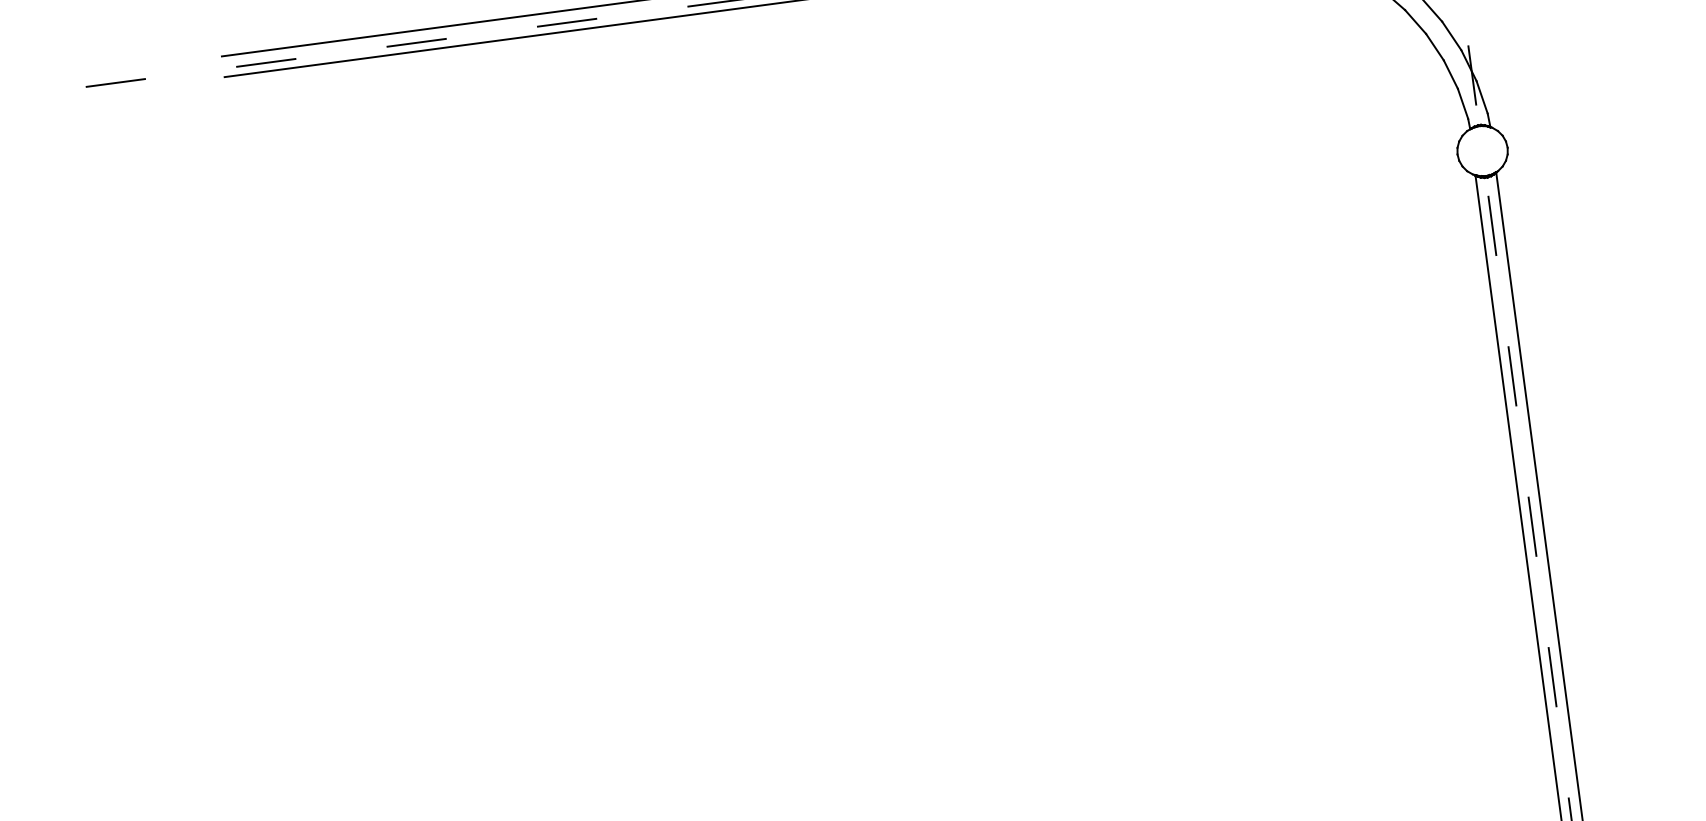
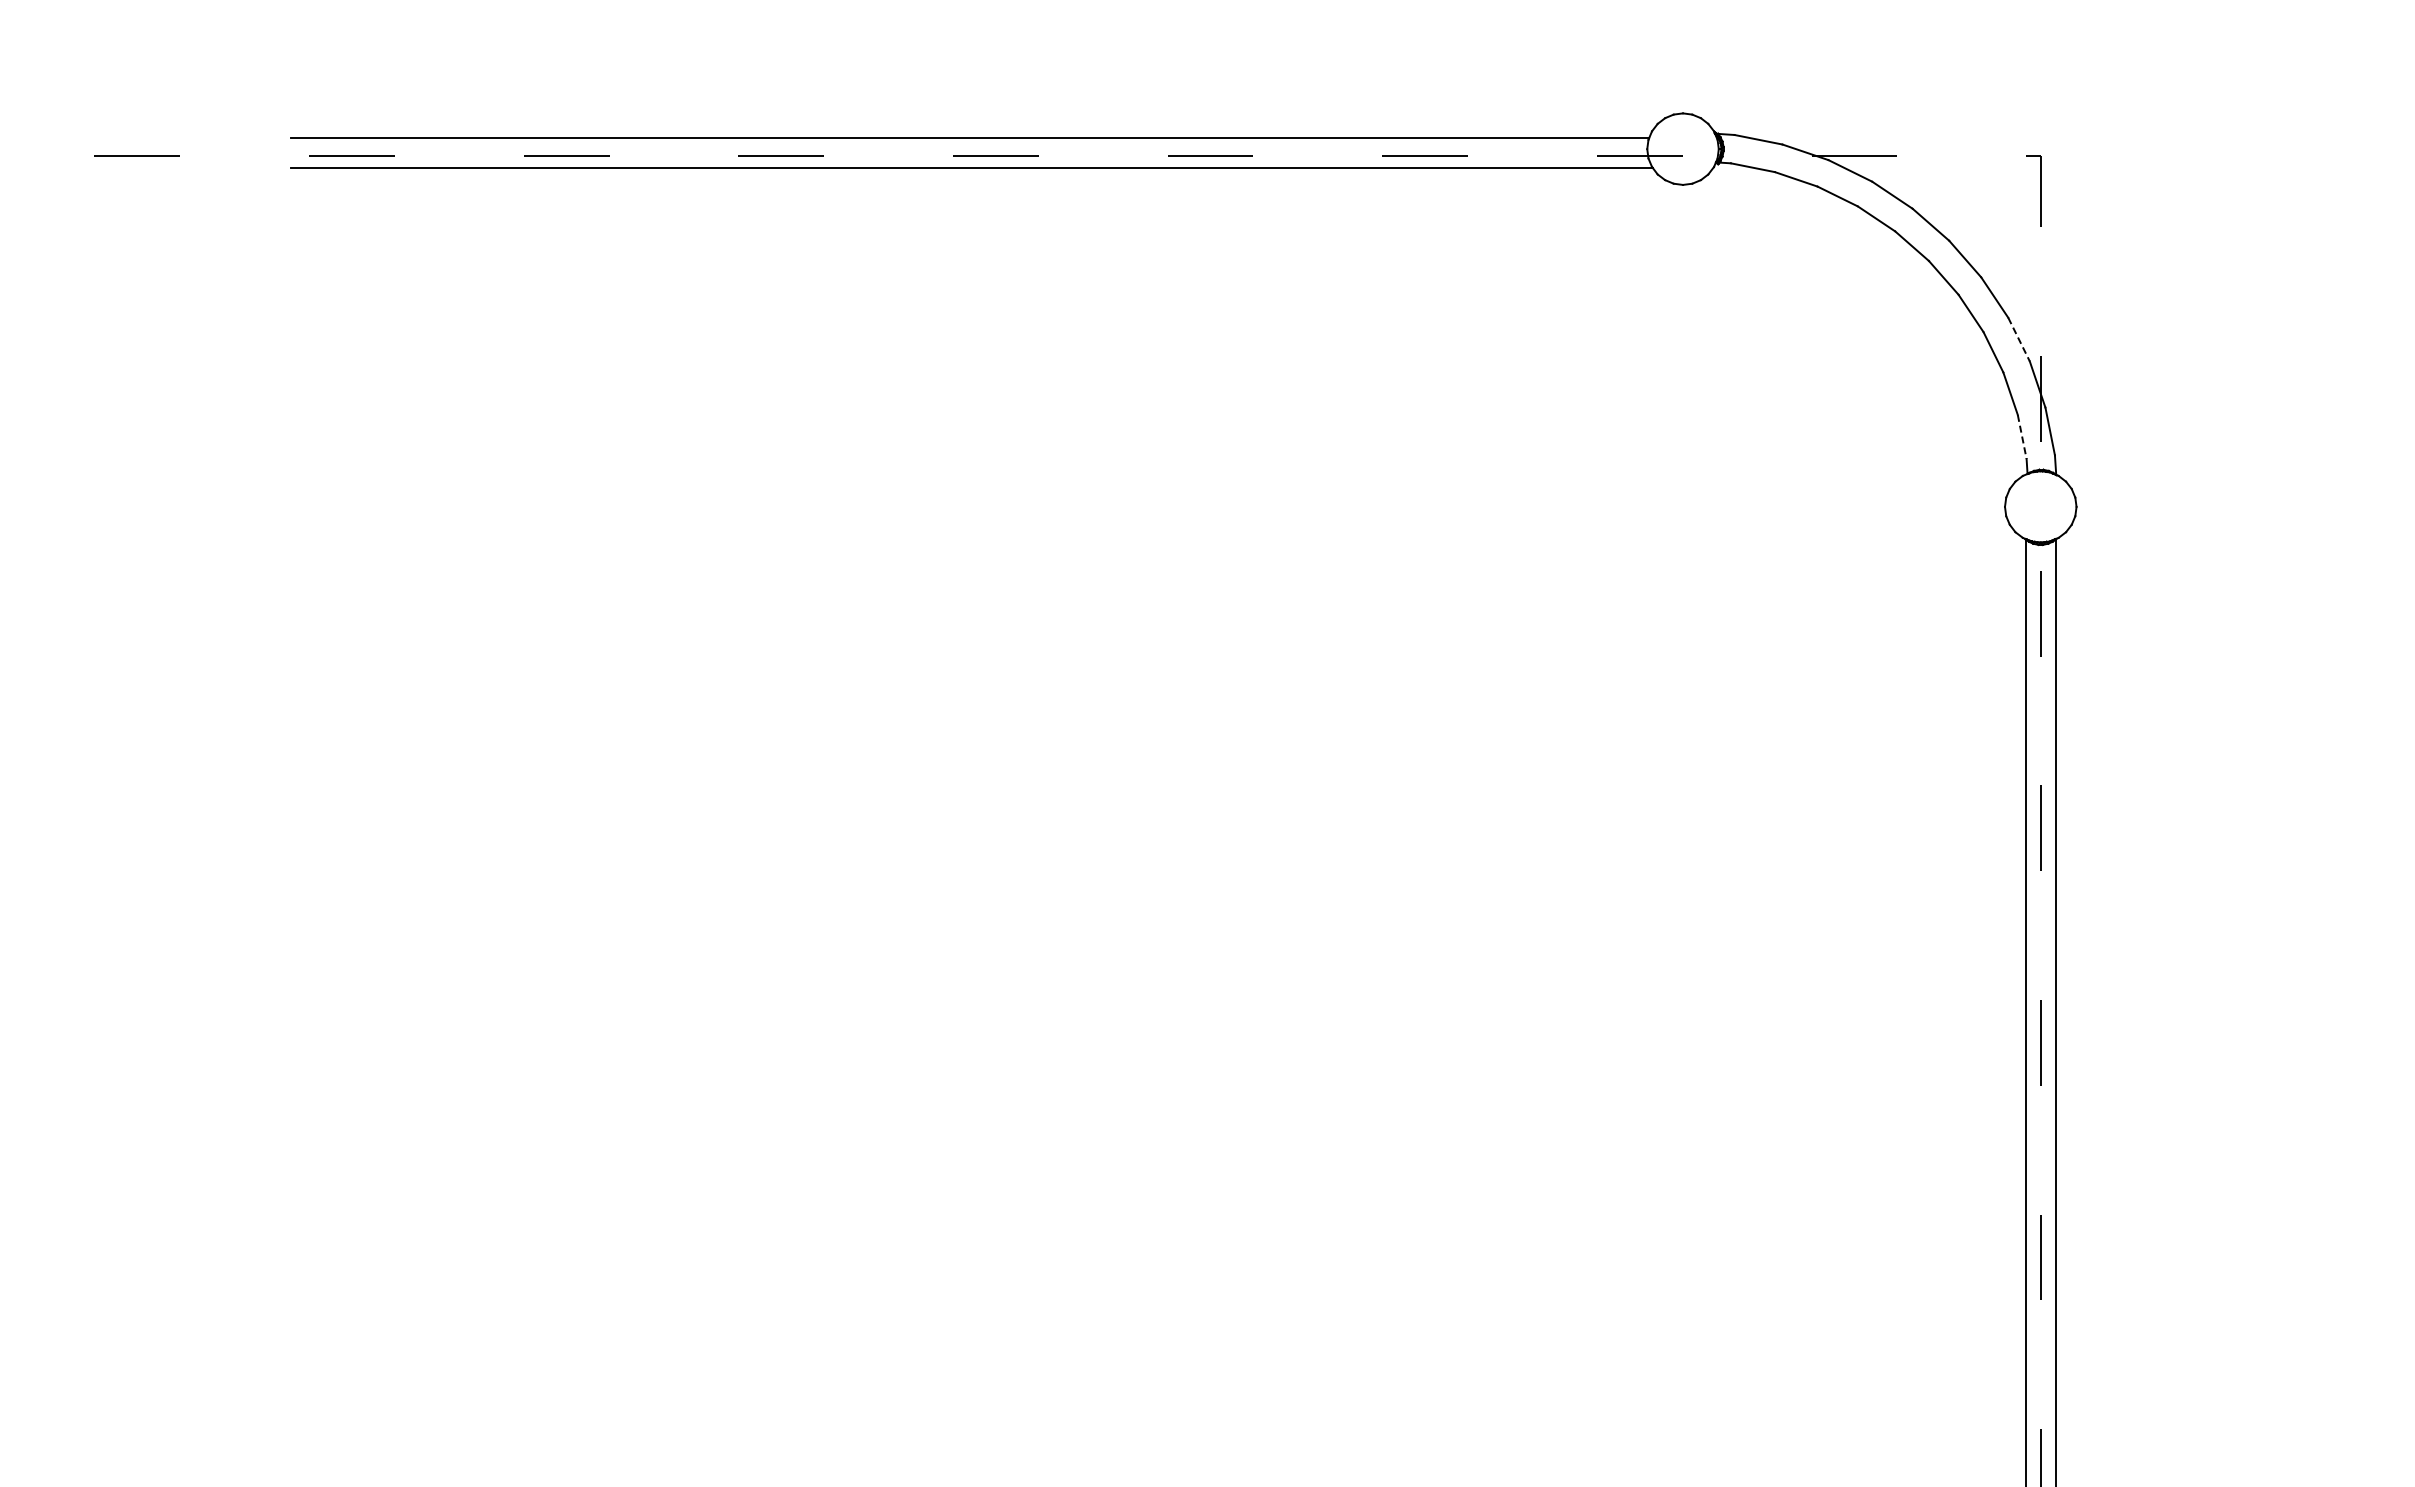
line: (1452, 36) -> (2019, 340), solid -> dashed
line: (1463, 104) -> (2022, 437), solid -> dashed

